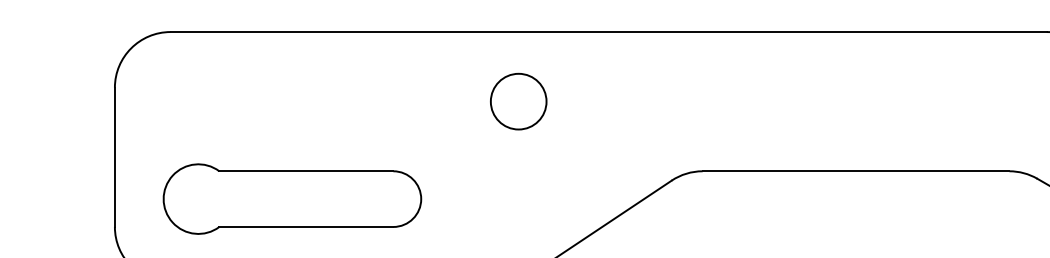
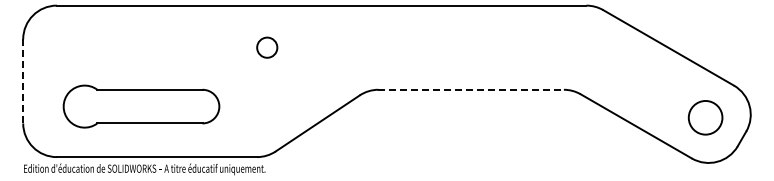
circle: (519, 101) -> (267, 47), size x0.6
line: (115, 157) -> (23, 81), solid -> dashed
line: (856, 170) -> (471, 89), solid -> dashed
part: (292, 198) -> (141, 106), moved

